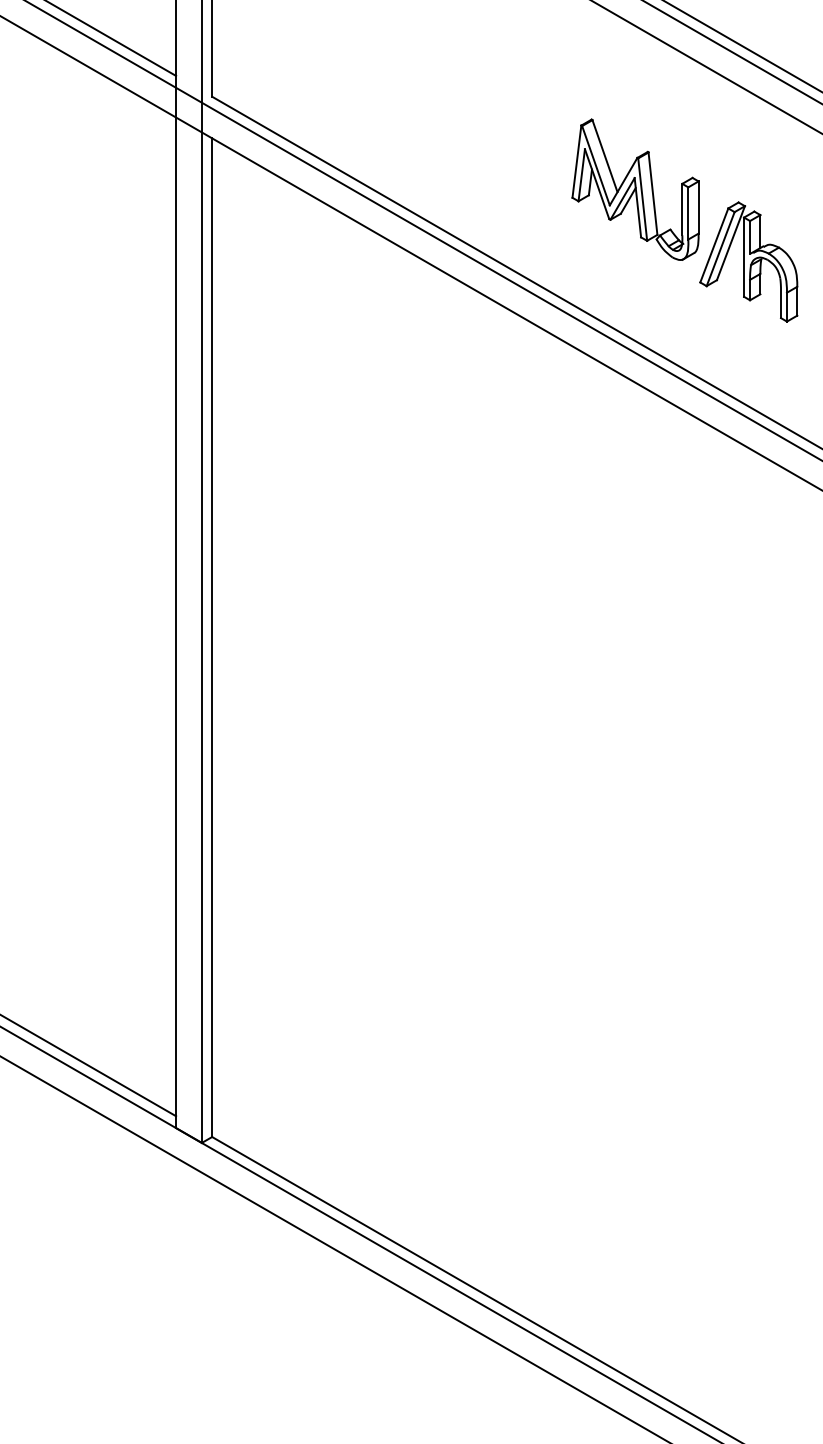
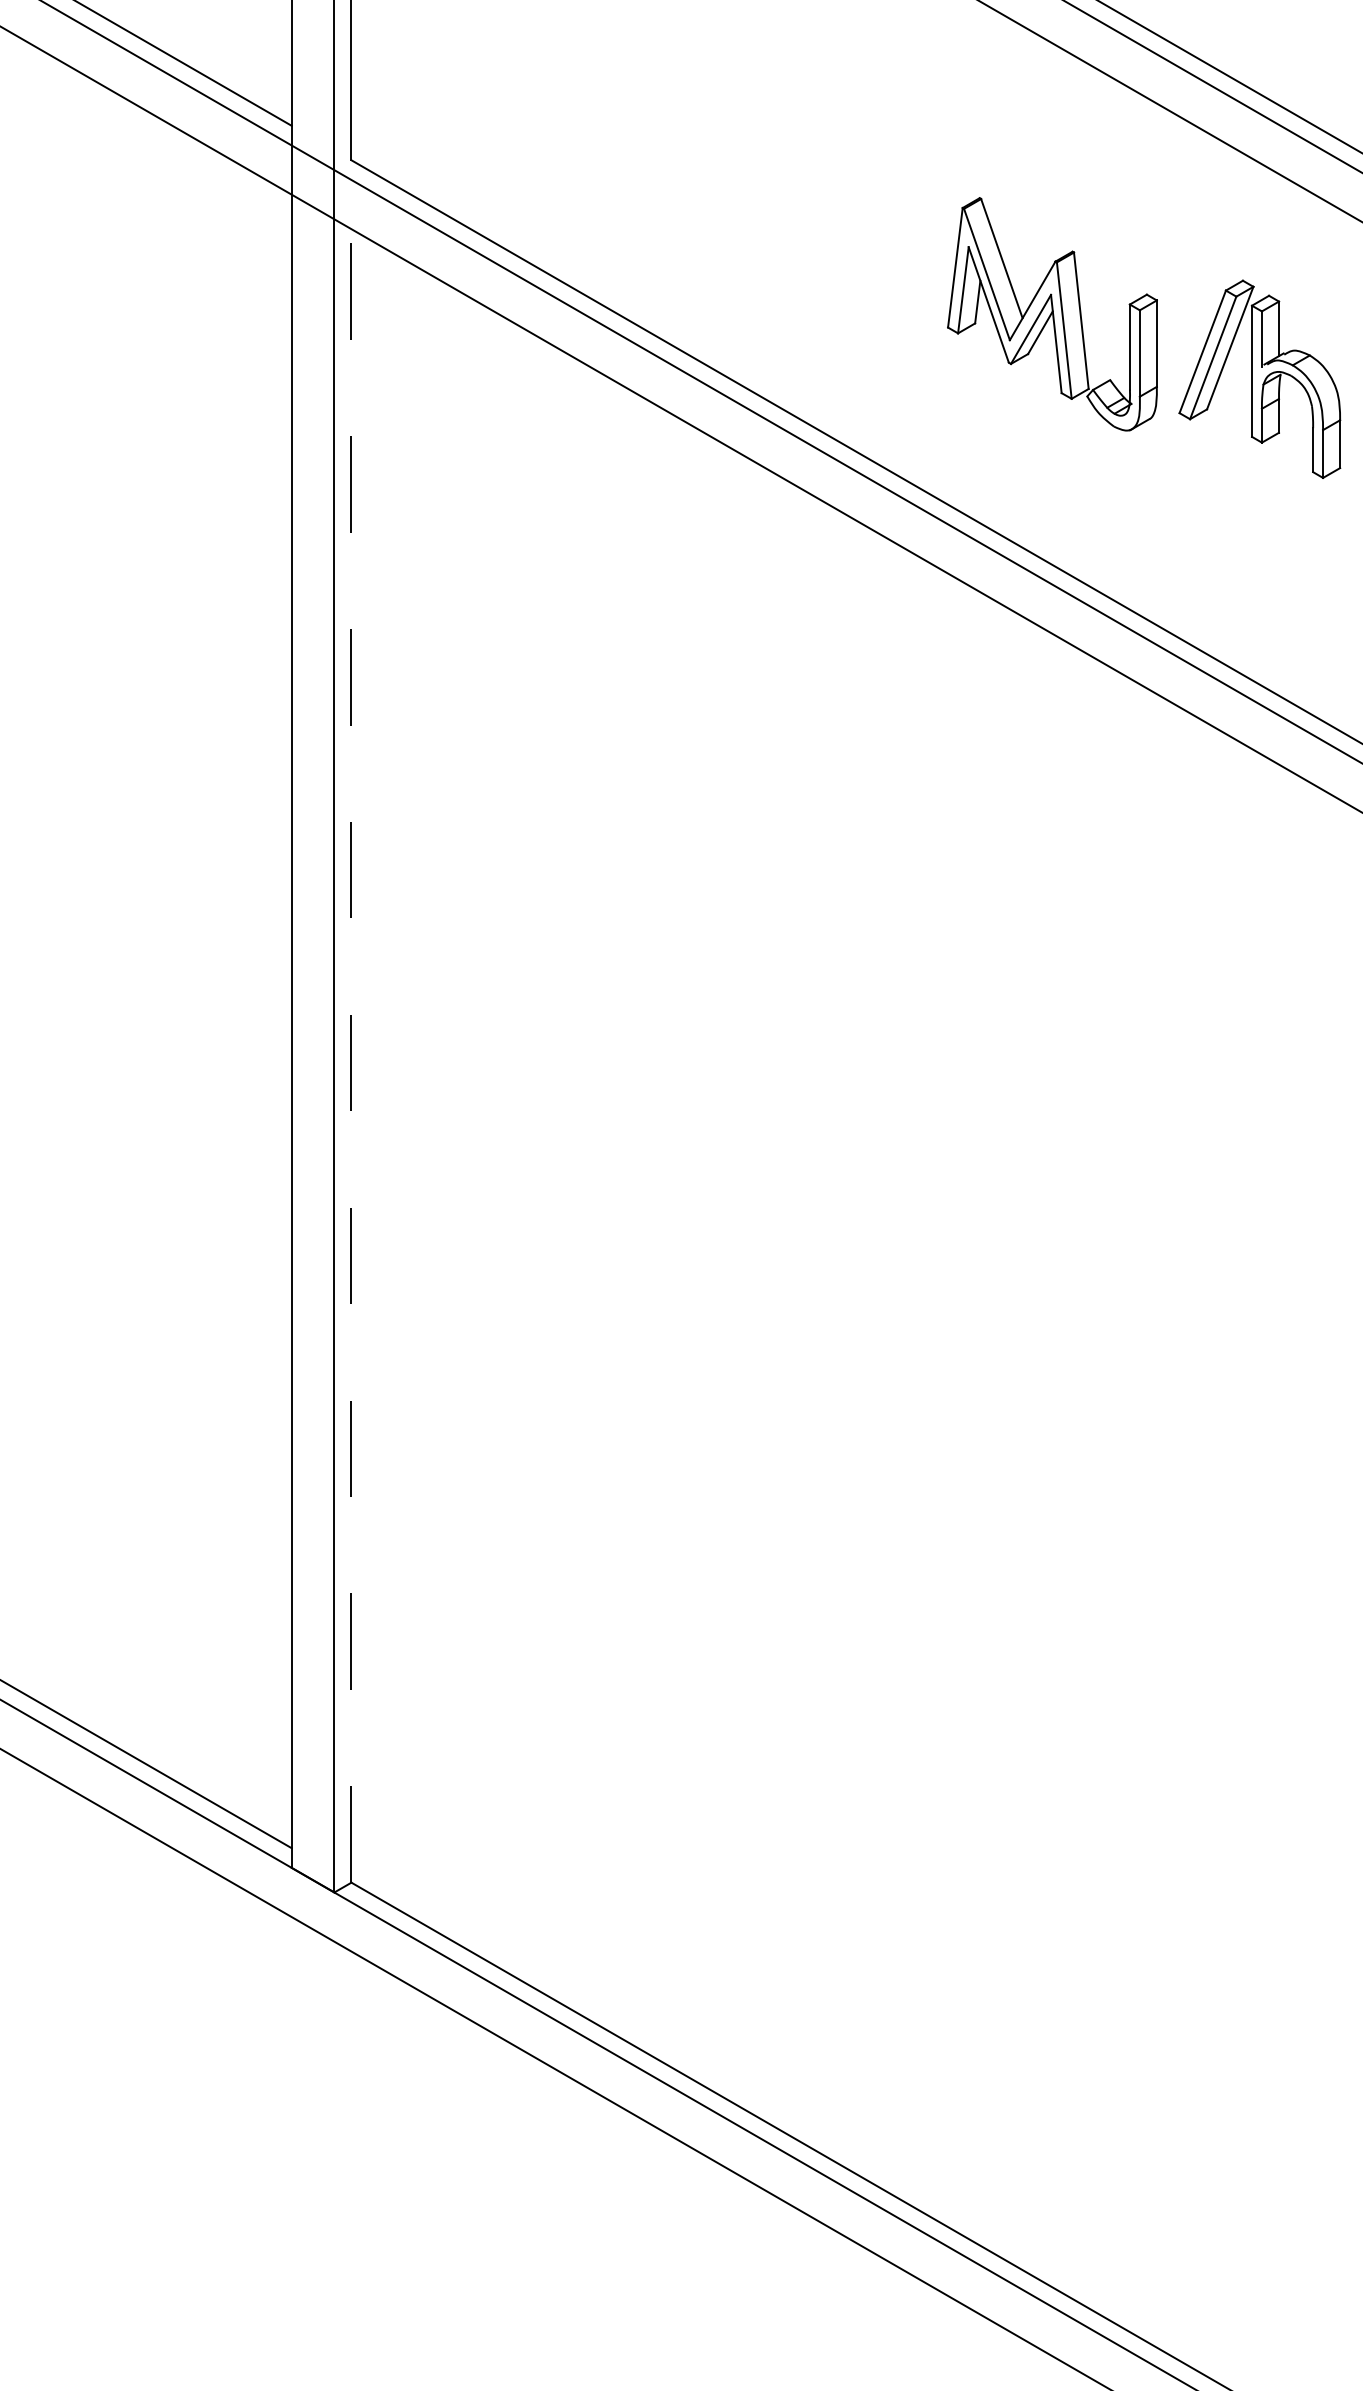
part: (748, 261) -> (1259, 378), moved
line: (212, 637) -> (352, 1055), solid -> dashed

